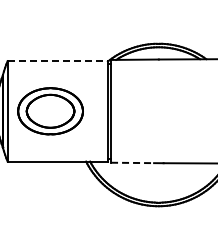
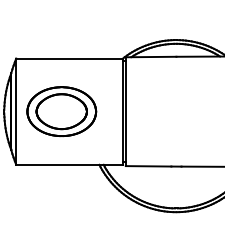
line: (58, 61) -> (70, 58), dashed -> solid
line: (132, 162) -> (148, 165), dashed -> solid

